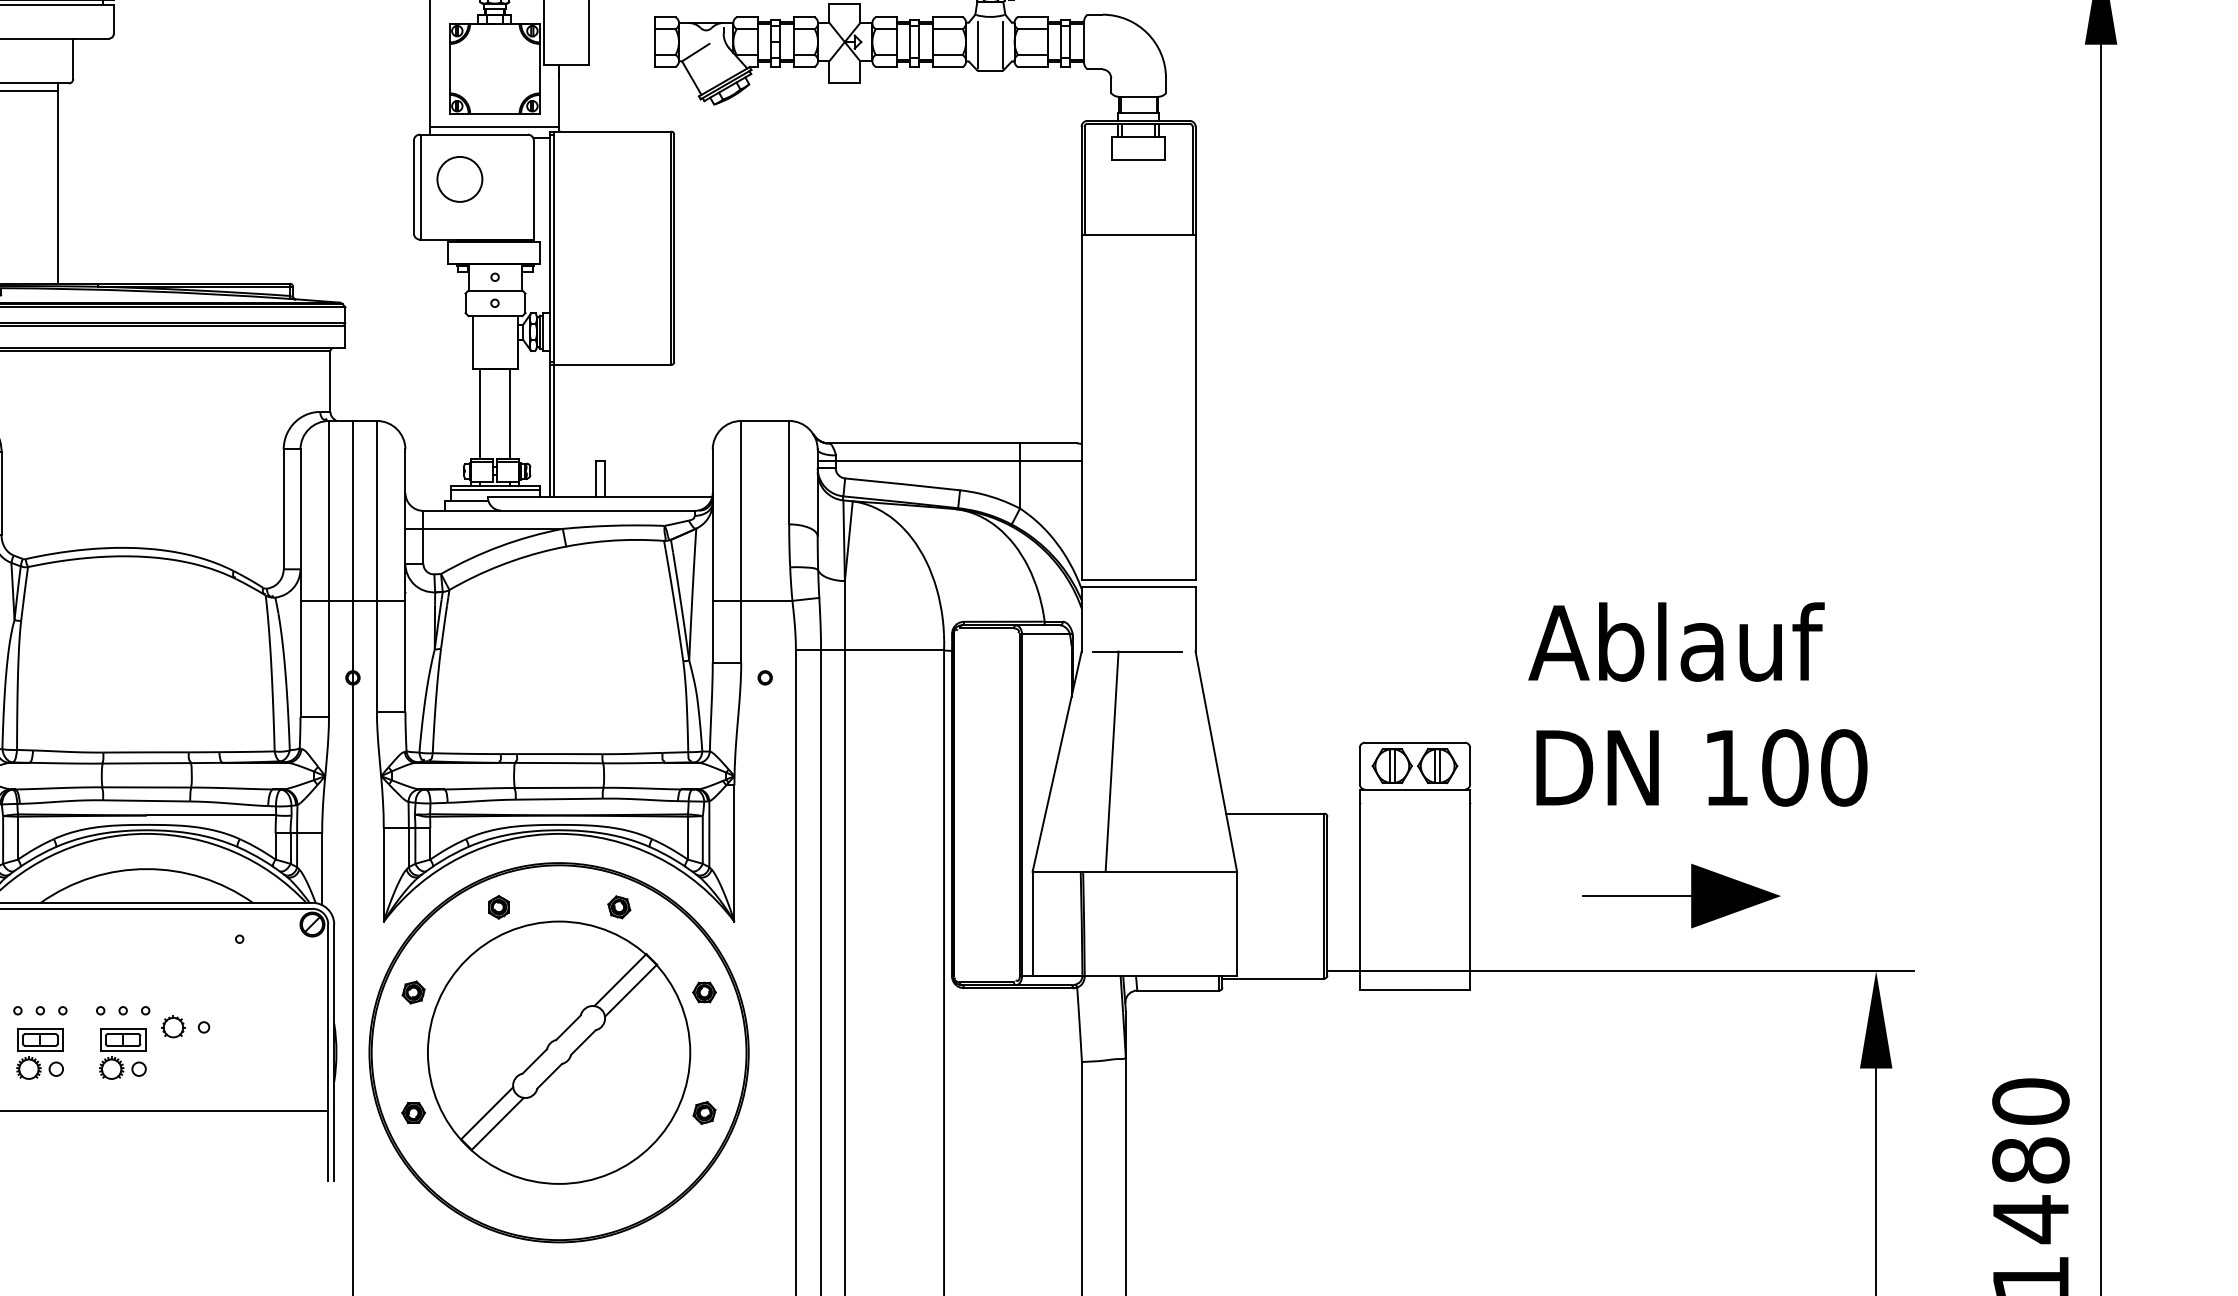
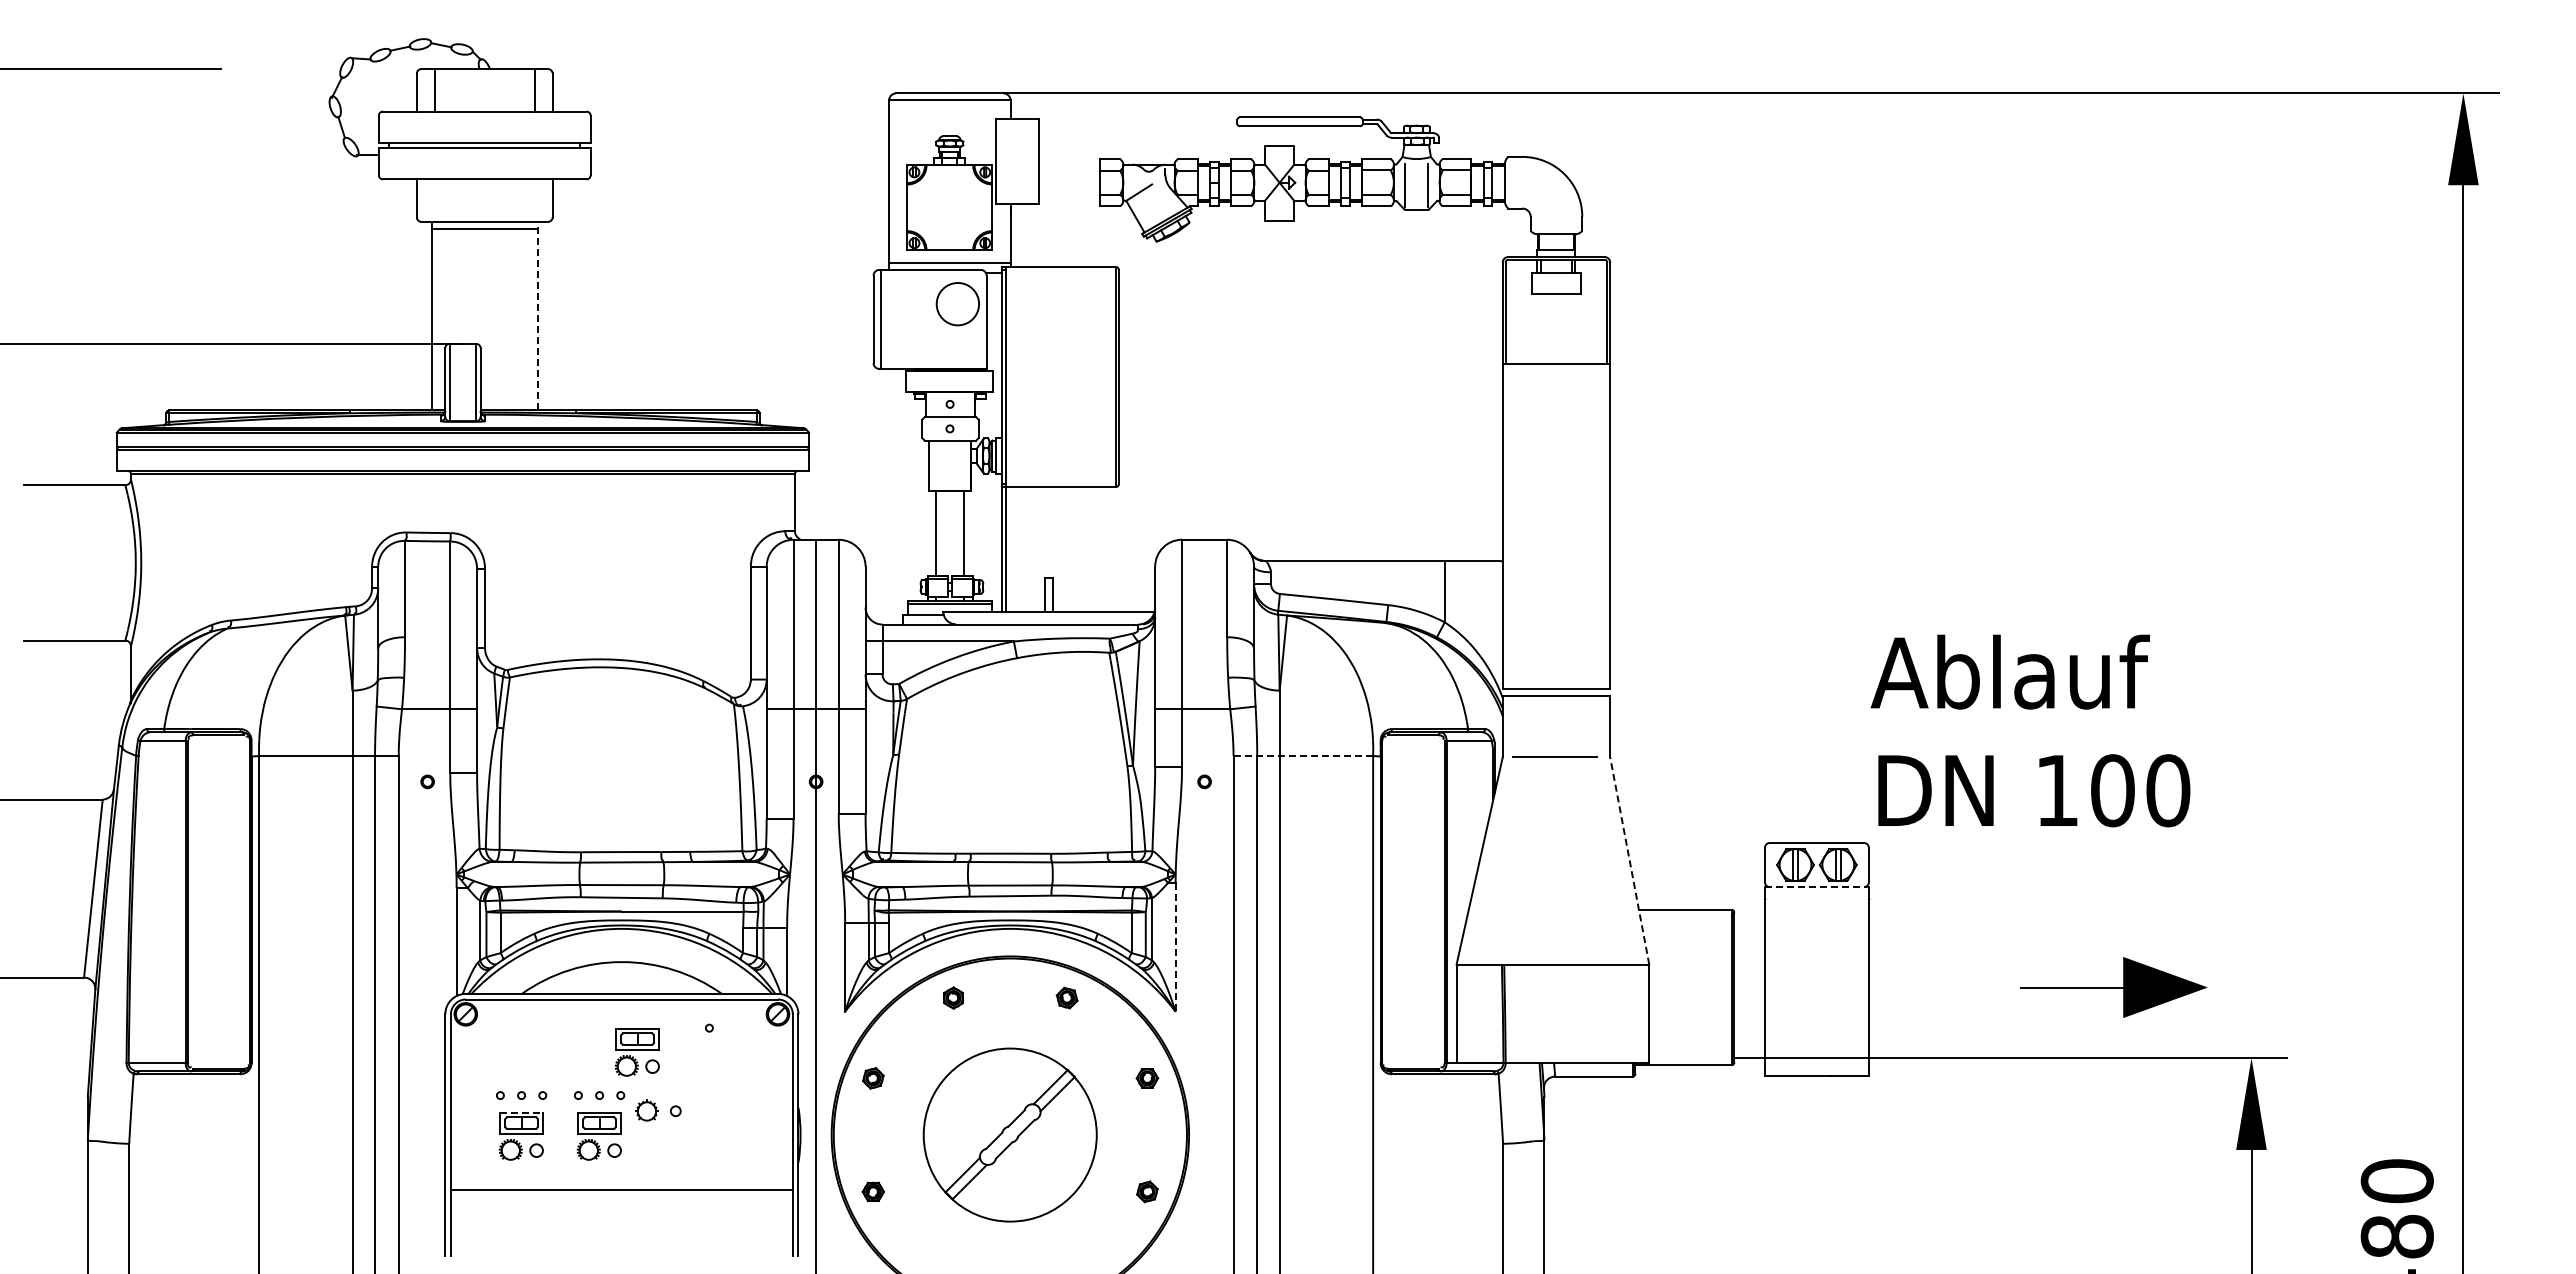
circle: (459, 179) -> (957, 304), moved
line: (57, 182) -> (537, 315), solid -> dashed
line: (949, 460) -> (1378, 577), removed
line: (870, 650) -> (1303, 756), solid -> dashed
text: (1697, 704) -> (2030, 730), moved
line: (1112, 761) -> (1531, 860), removed
line: (1216, 761) -> (1629, 860), solid -> dashed
line: (1415, 789) -> (1817, 887), solid -> dashed
line: (734, 853) -> (1175, 947), solid -> dashed
part: (1680, 896) -> (2113, 987), moved
part: (162, 965) -> (636, 1052), added
line: (41, 1028) -> (522, 1112), solid -> dashed
part: (558, 1052) -> (1009, 1134), size x0.7

